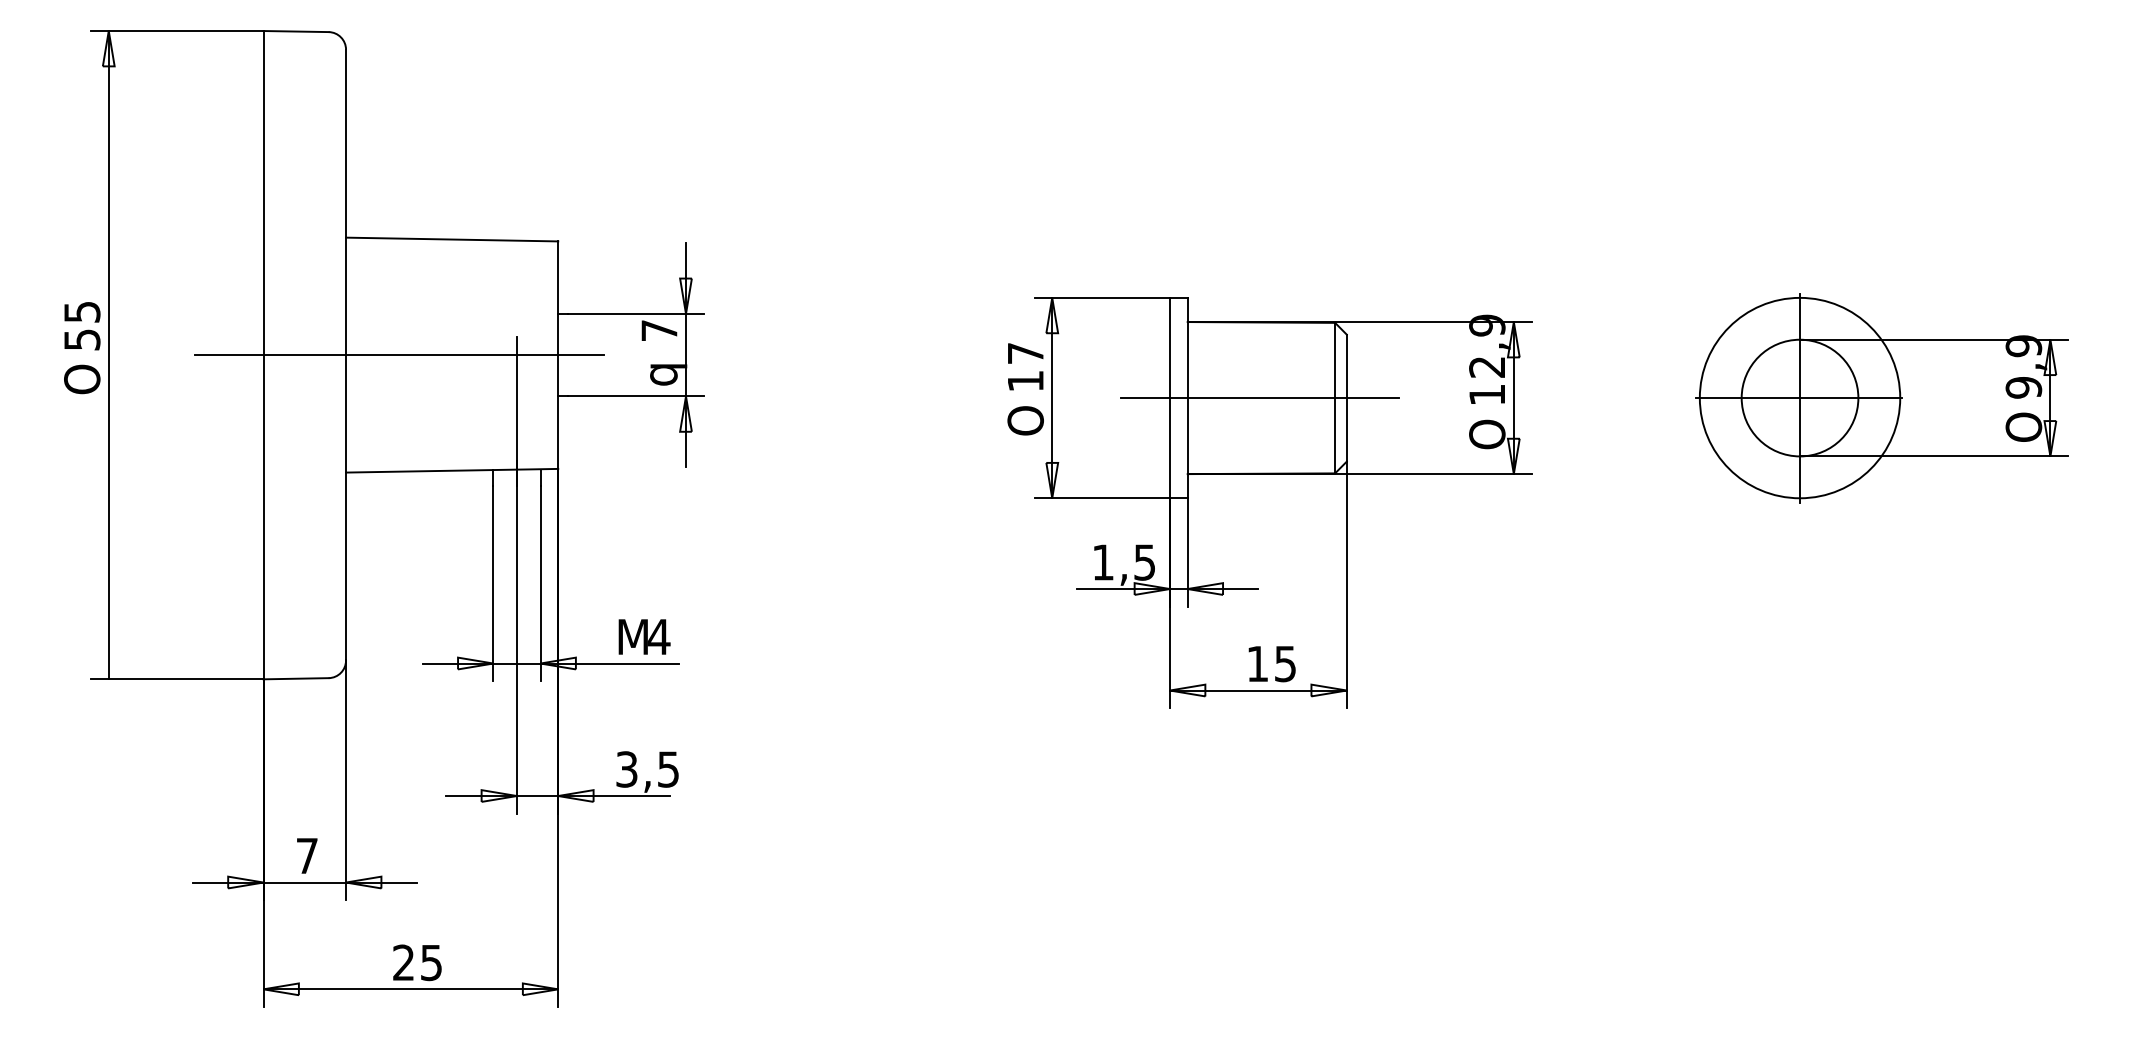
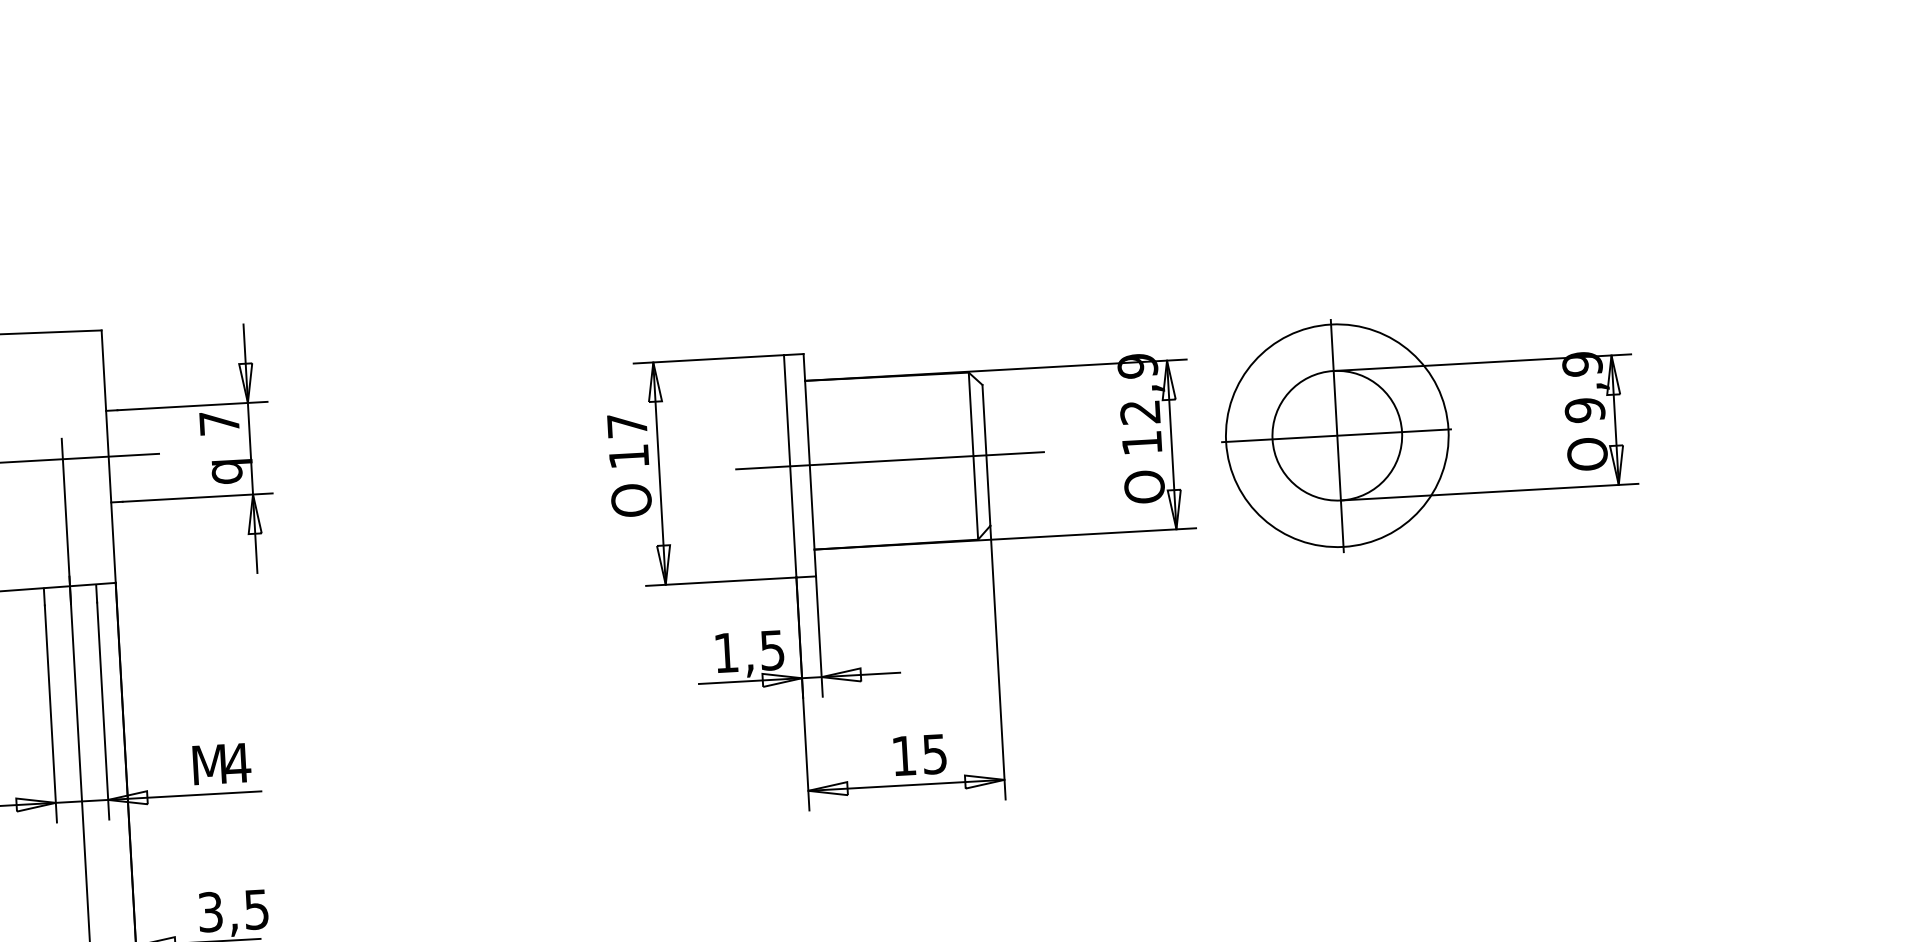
part: (1881, 398) -> (1427, 431), moved

